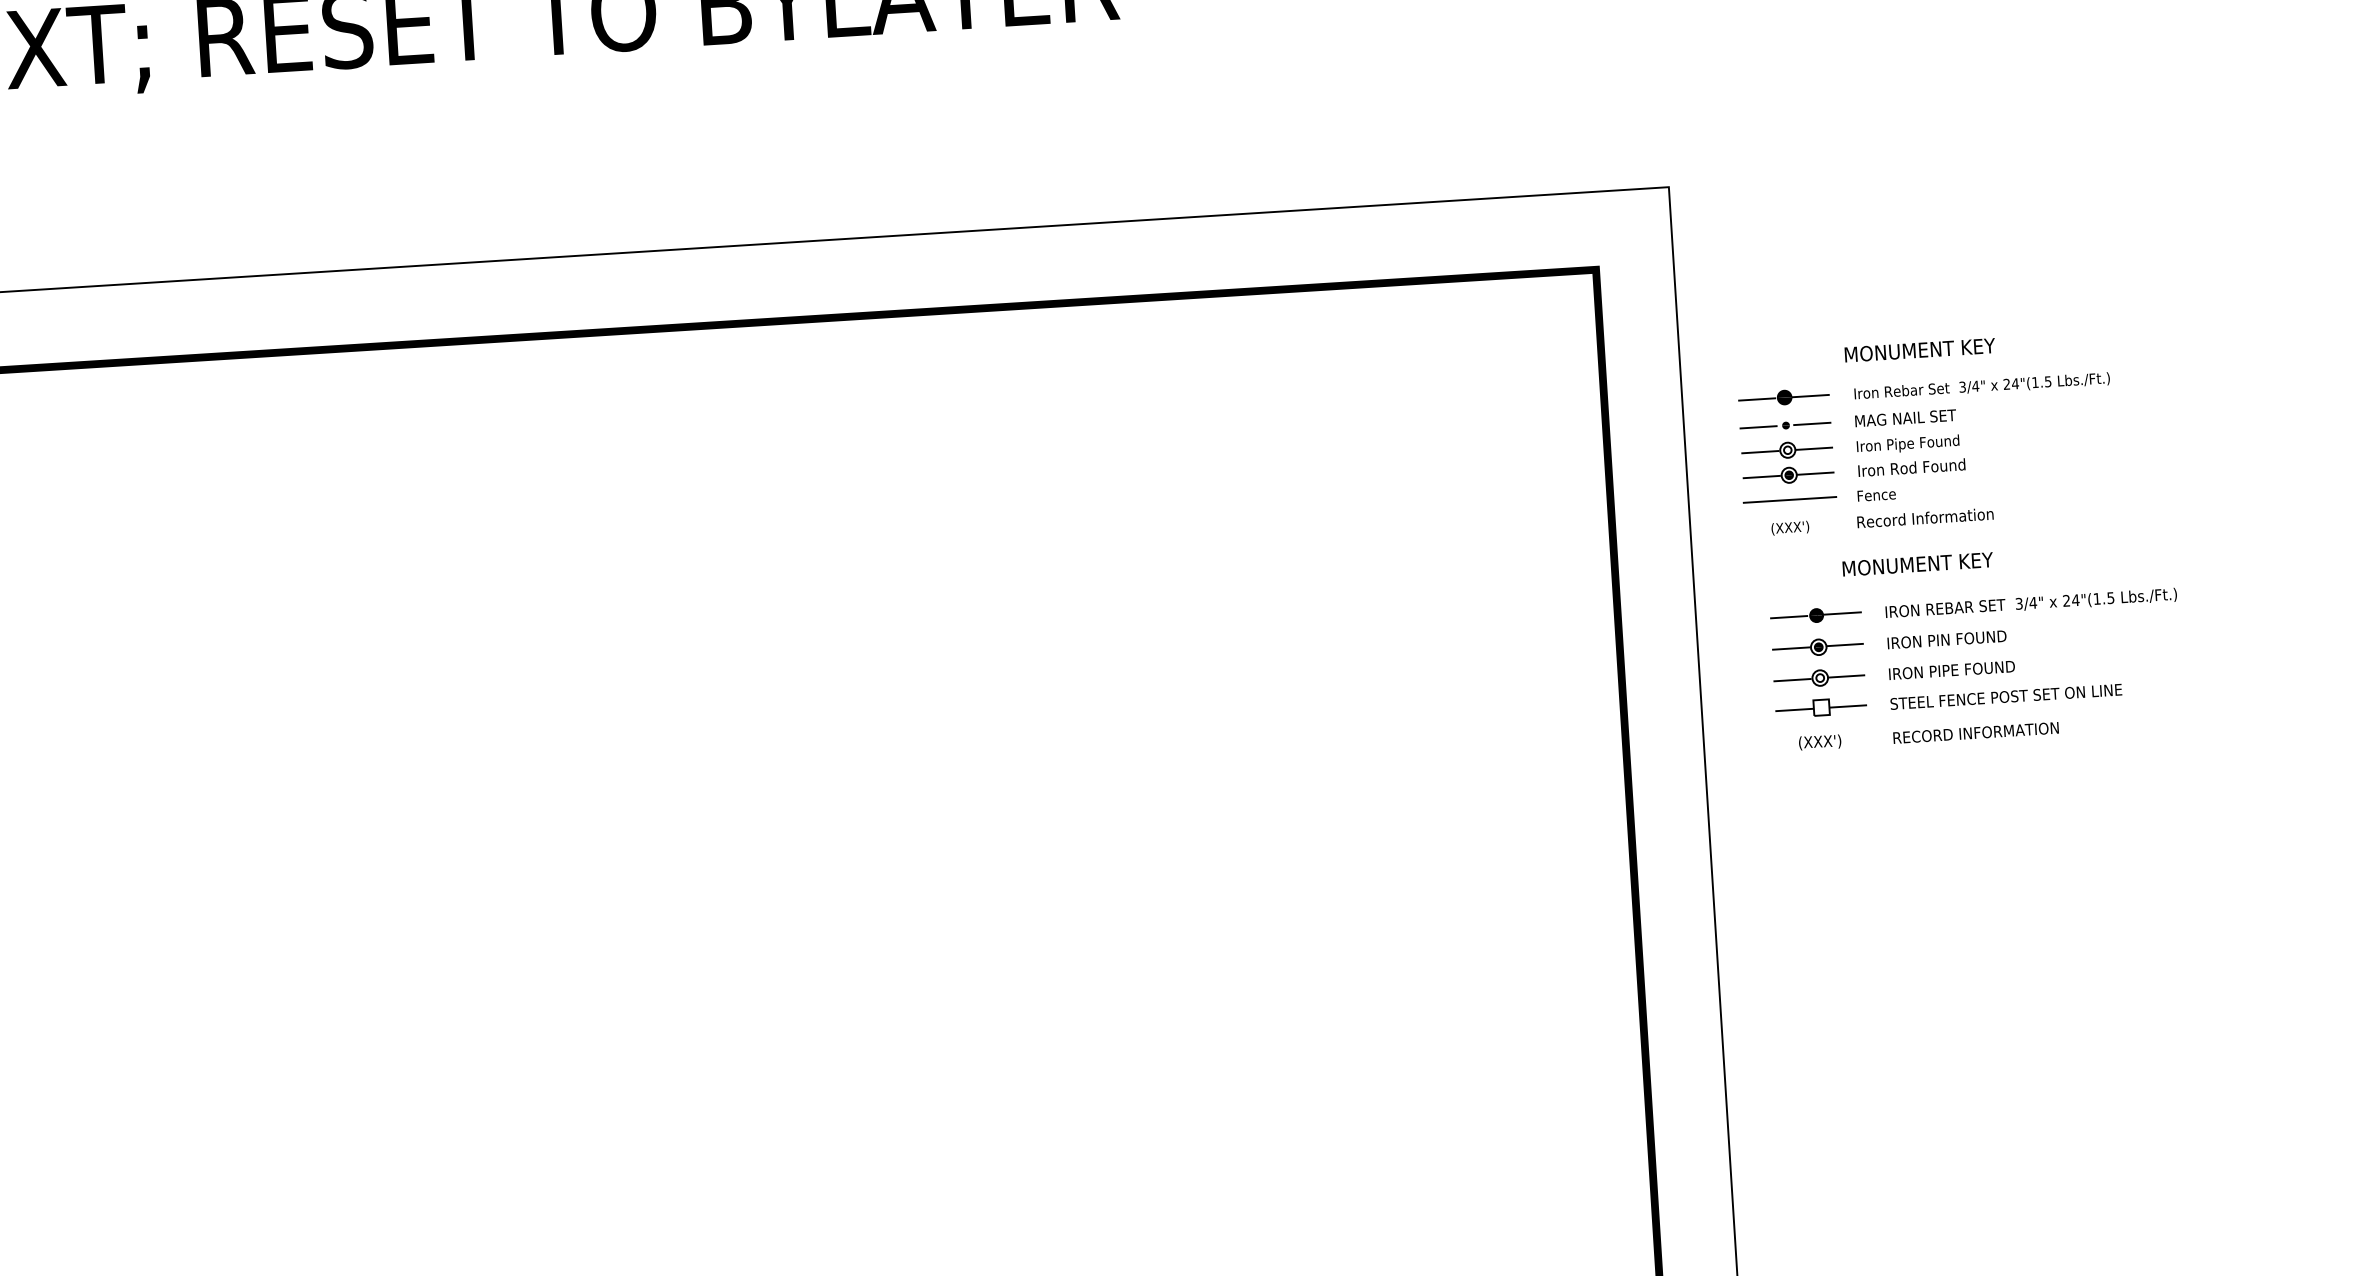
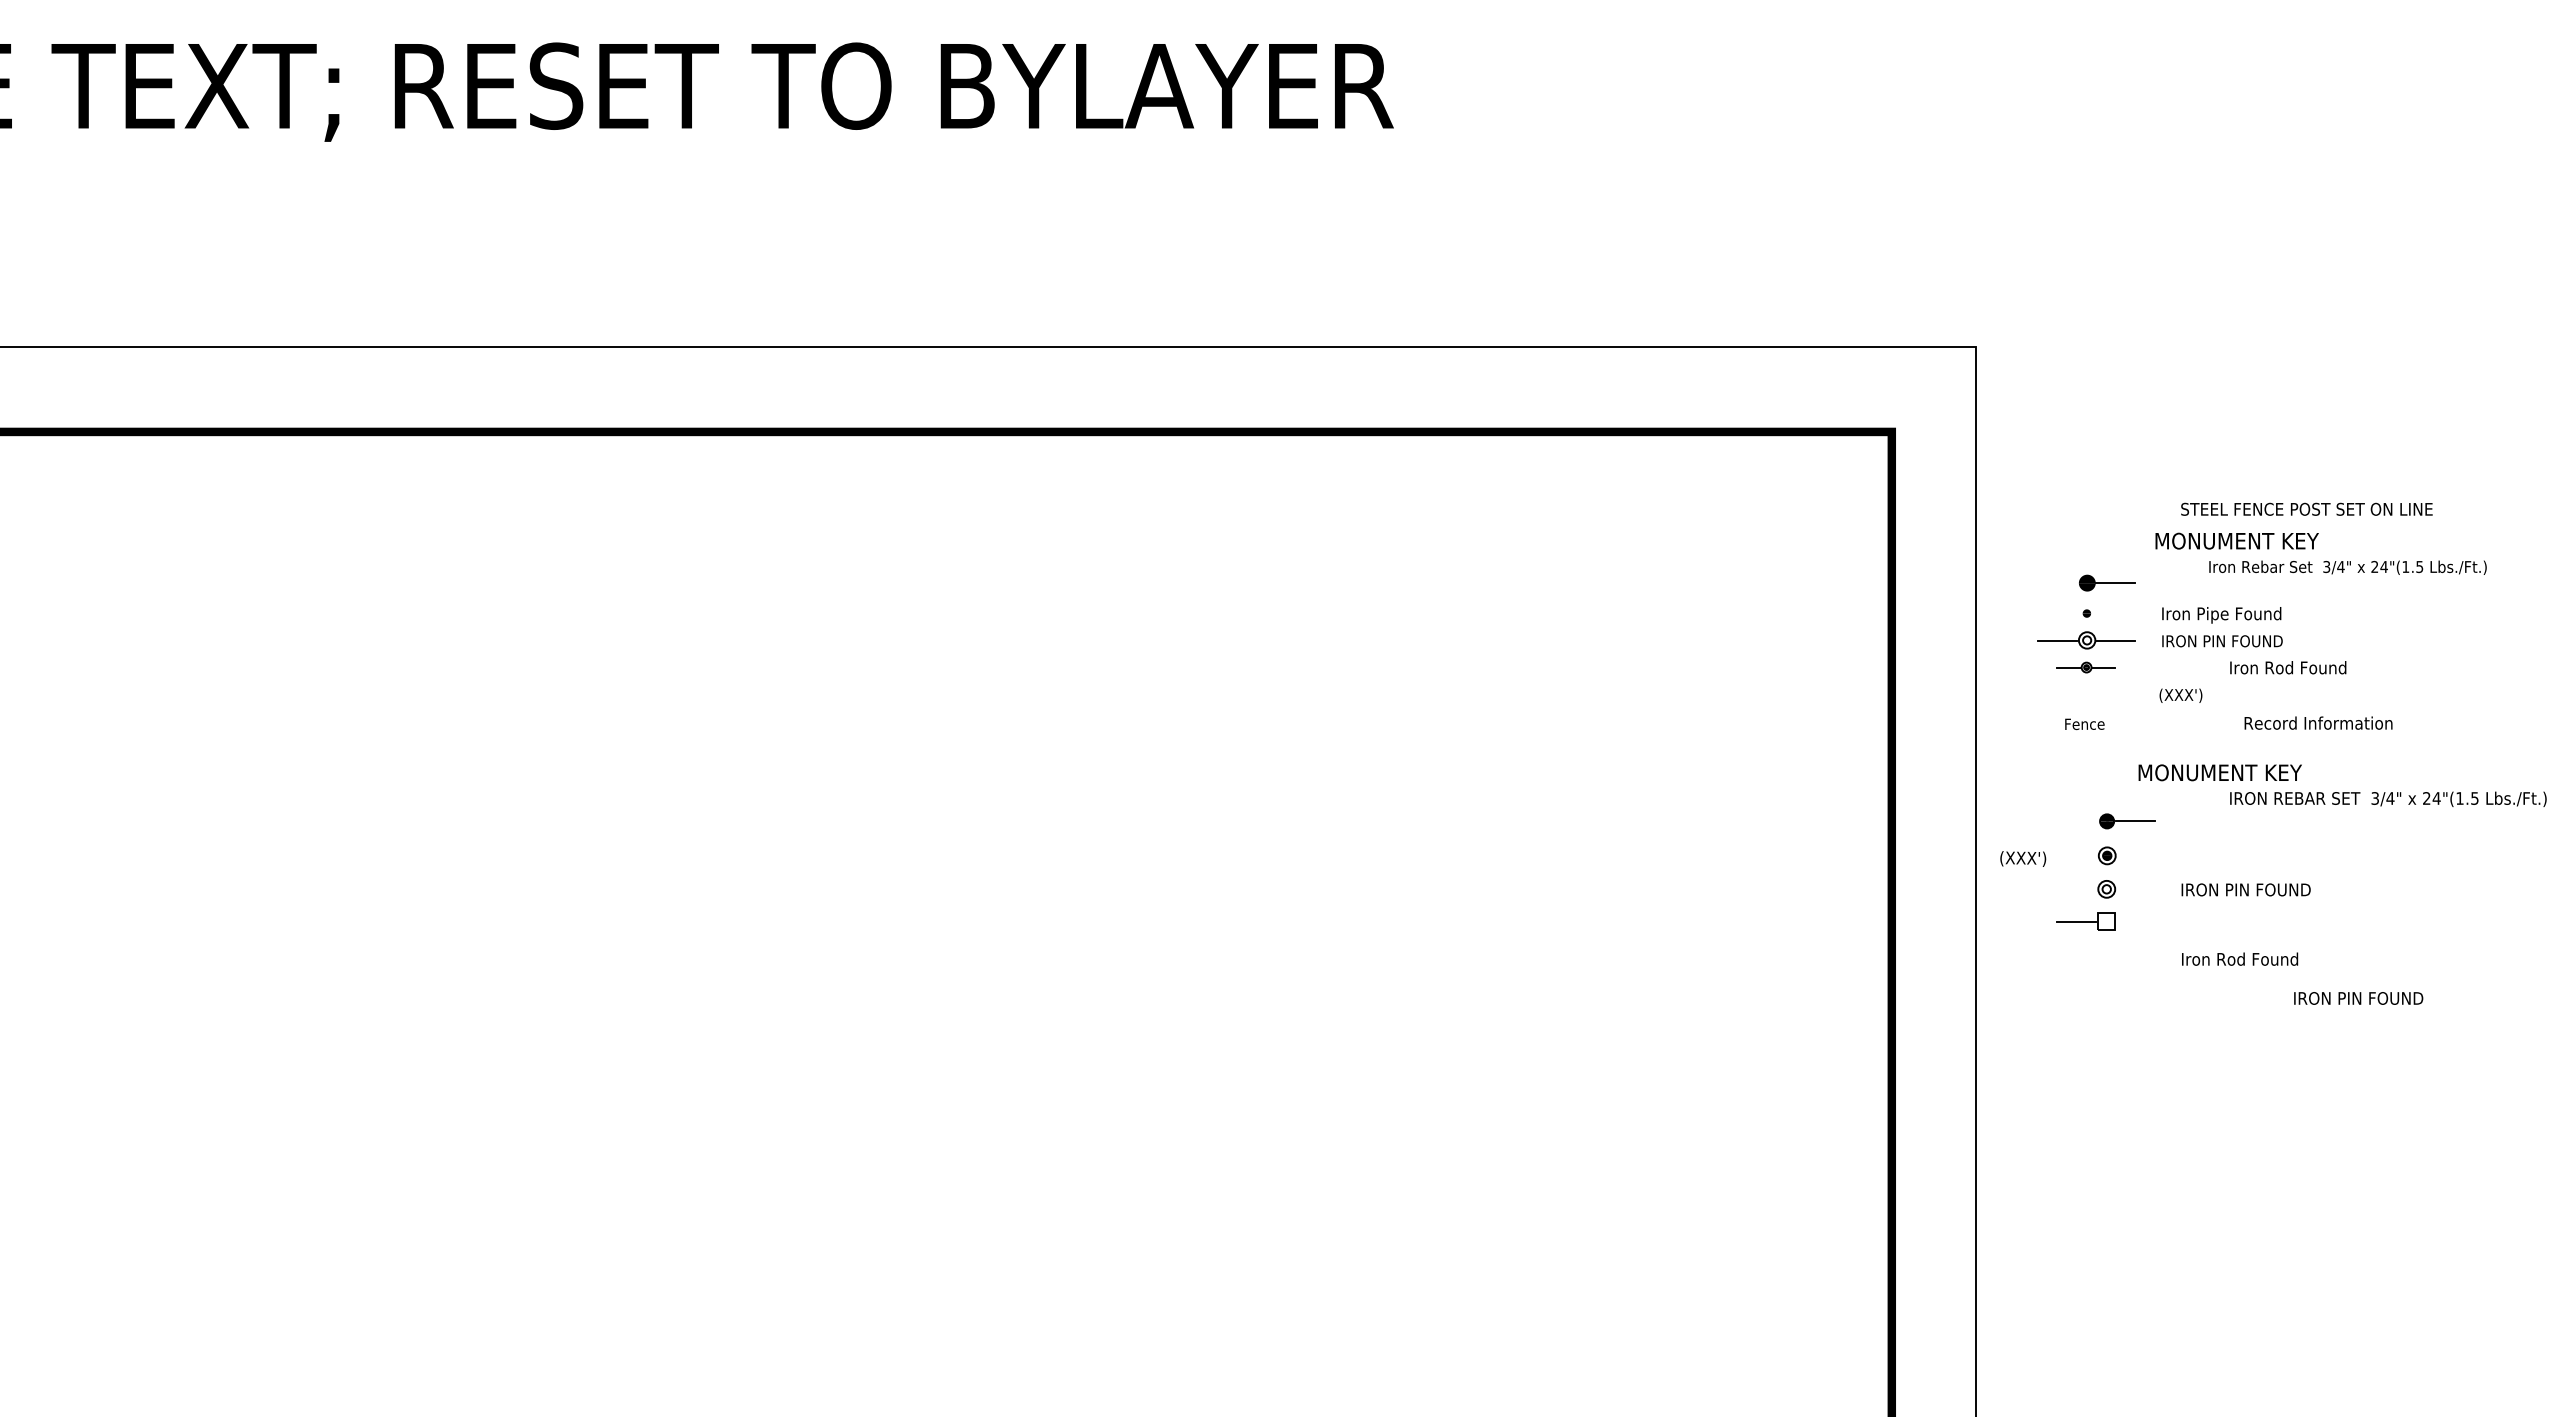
text: (1981, 386) -> (2347, 567), moved
line: (1757, 399) -> (2057, 583), removed
text: (1910, 419) -> (2222, 615), MAG NAIL SET -> Iron Pipe Found
line: (1812, 423) -> (2115, 613), removed
line: (1758, 427) -> (2056, 613), removed
text: (1914, 444) -> (2224, 642), Iron Pipe Found -> IRON PIN FOUND
text: (1912, 467) -> (2288, 667), moved
part: (1787, 475) -> (2085, 667), size x0.6
text: (1876, 495) -> (2180, 695), Fence -> (XXX')
line: (1789, 500) -> (2085, 694), removed
text: (1925, 517) -> (2318, 722), moved
text: (1790, 527) -> (2084, 724), (XXX') -> Fence
text: (2031, 603) -> (2388, 798), moved
line: (1788, 617) -> (2076, 821), removed
text: (1946, 639) -> (2358, 998), moved
line: (1844, 645) -> (2135, 855), removed
line: (1790, 648) -> (2076, 855), removed
text: (1979, 668) -> (2279, 889), IRON PIPE FOUND -> IRON PIN FOUND
line: (1845, 676) -> (2134, 889), removed
line: (1792, 680) -> (2076, 889), removed
text: (2005, 696) -> (2306, 508), moved
line: (1847, 706) -> (2134, 921), removed
text: (1976, 732) -> (2272, 958), RECORD INFORMATION -> Iron Rod Found
text: (1820, 741) -> (2023, 858), moved

